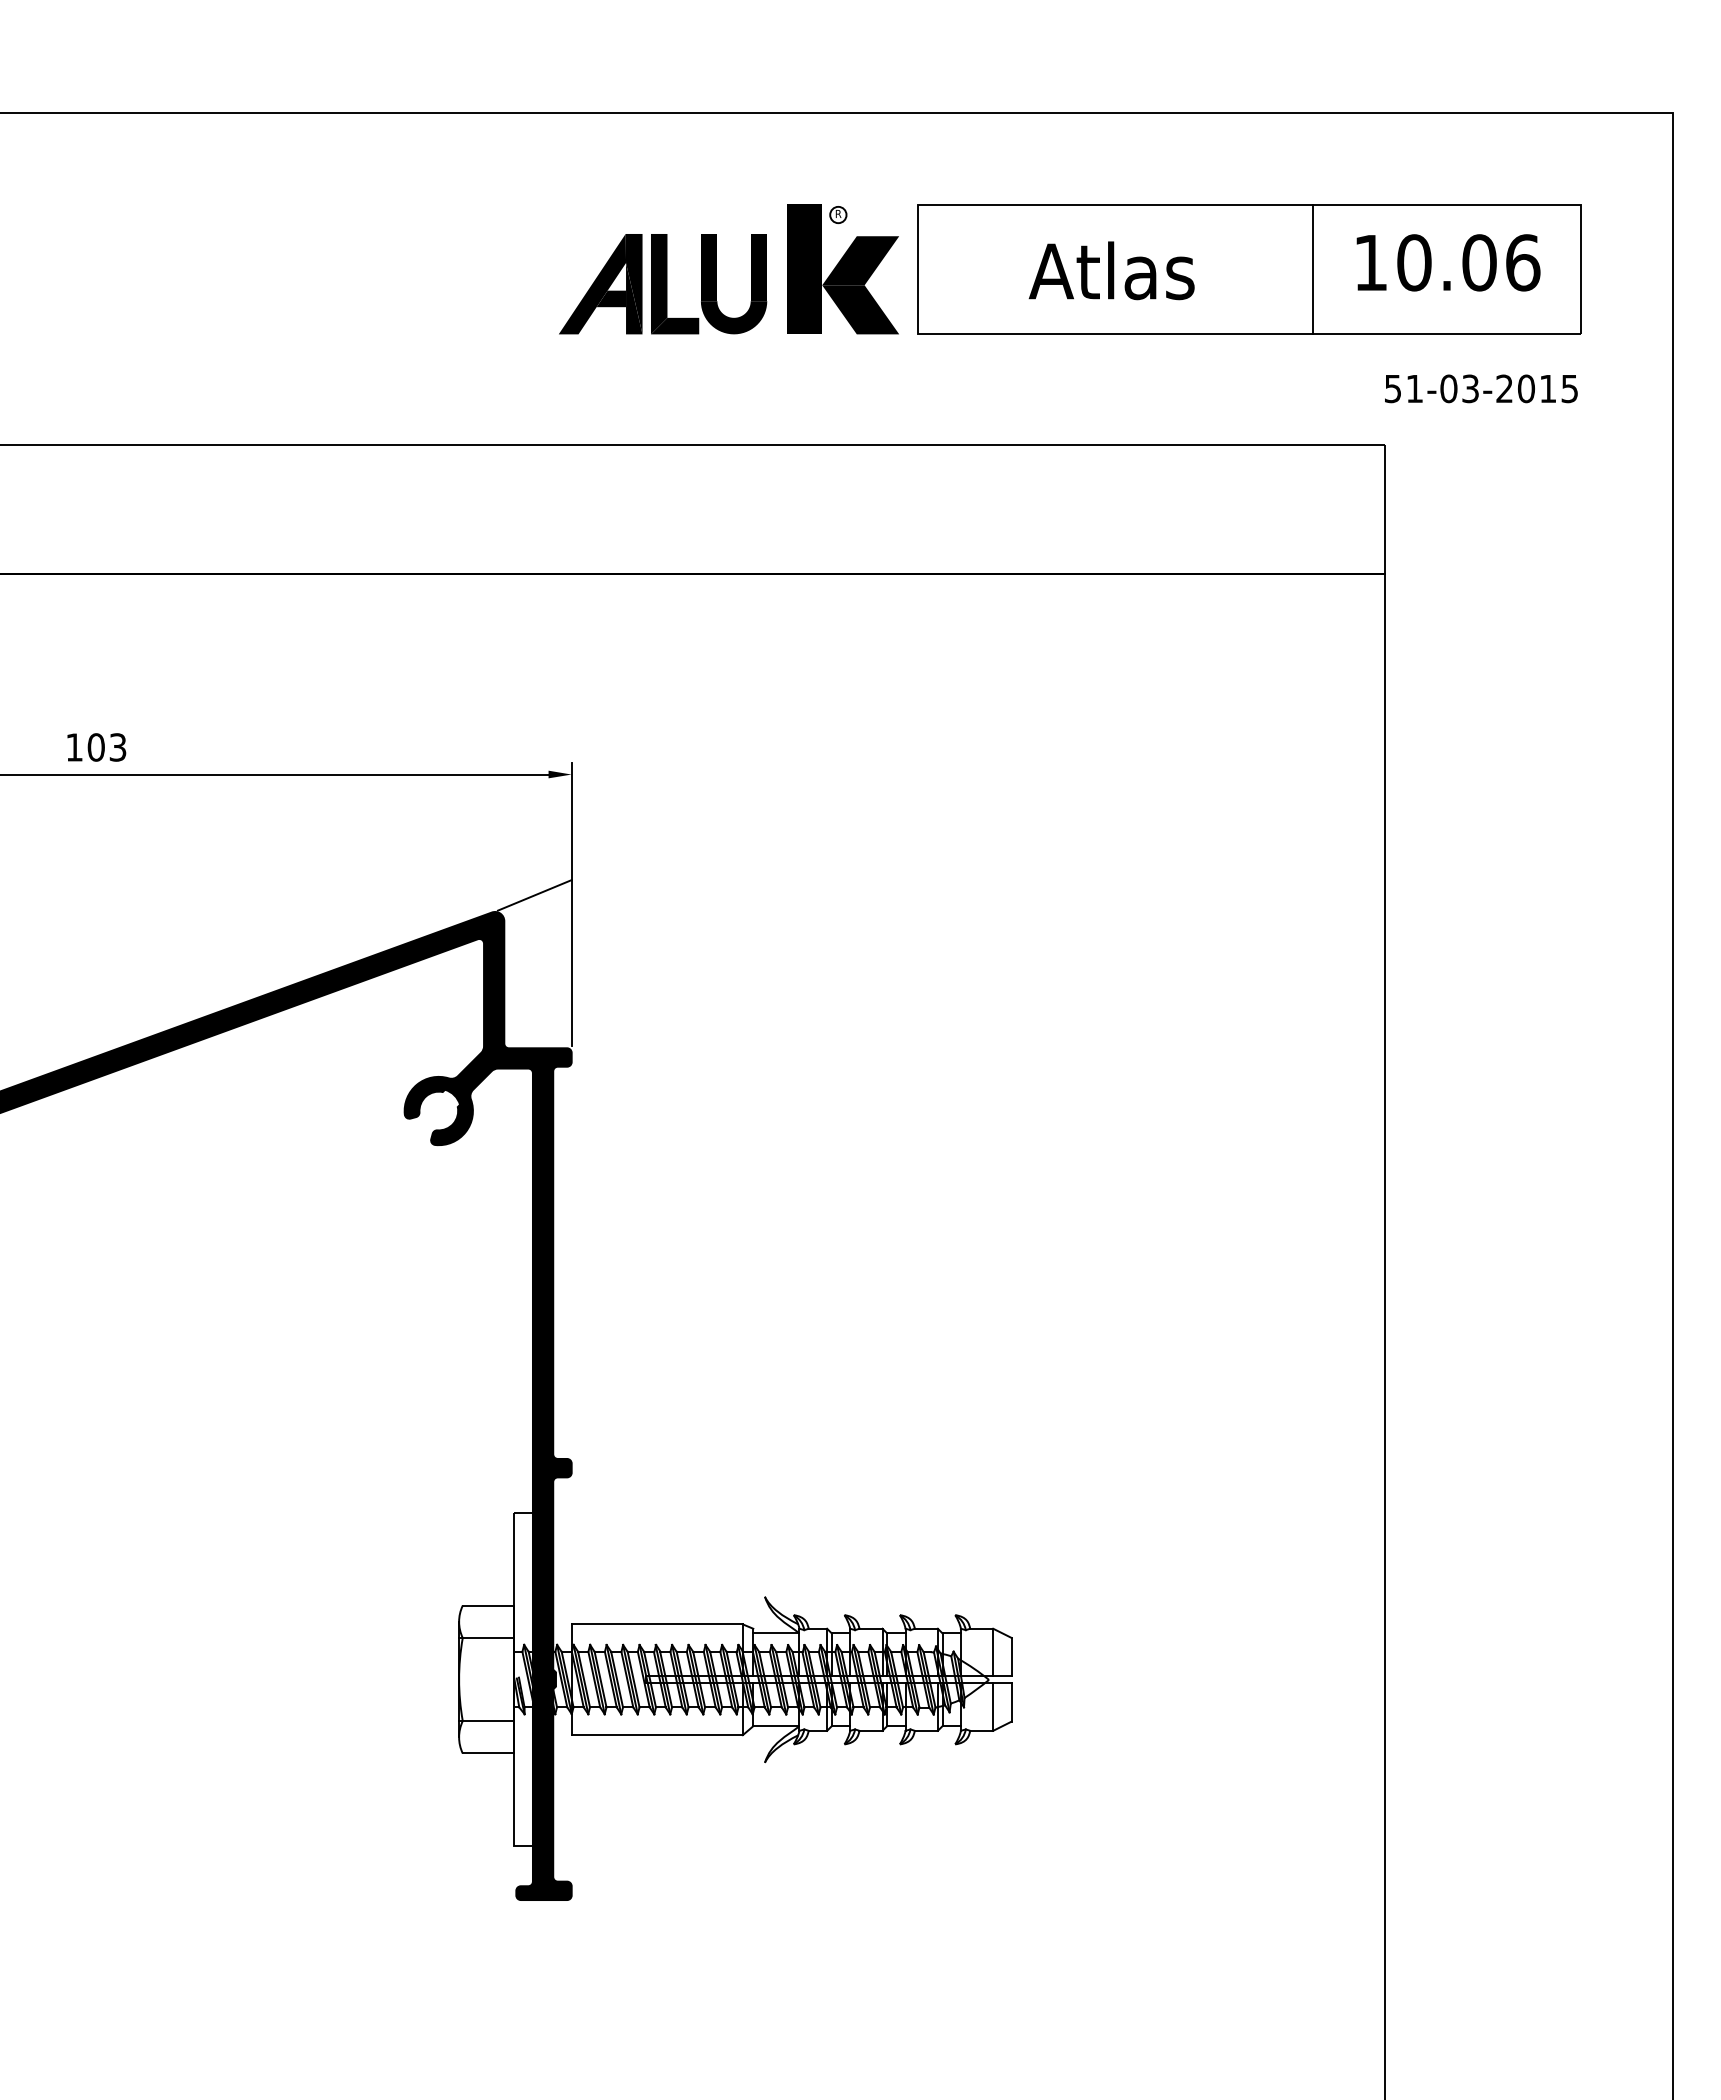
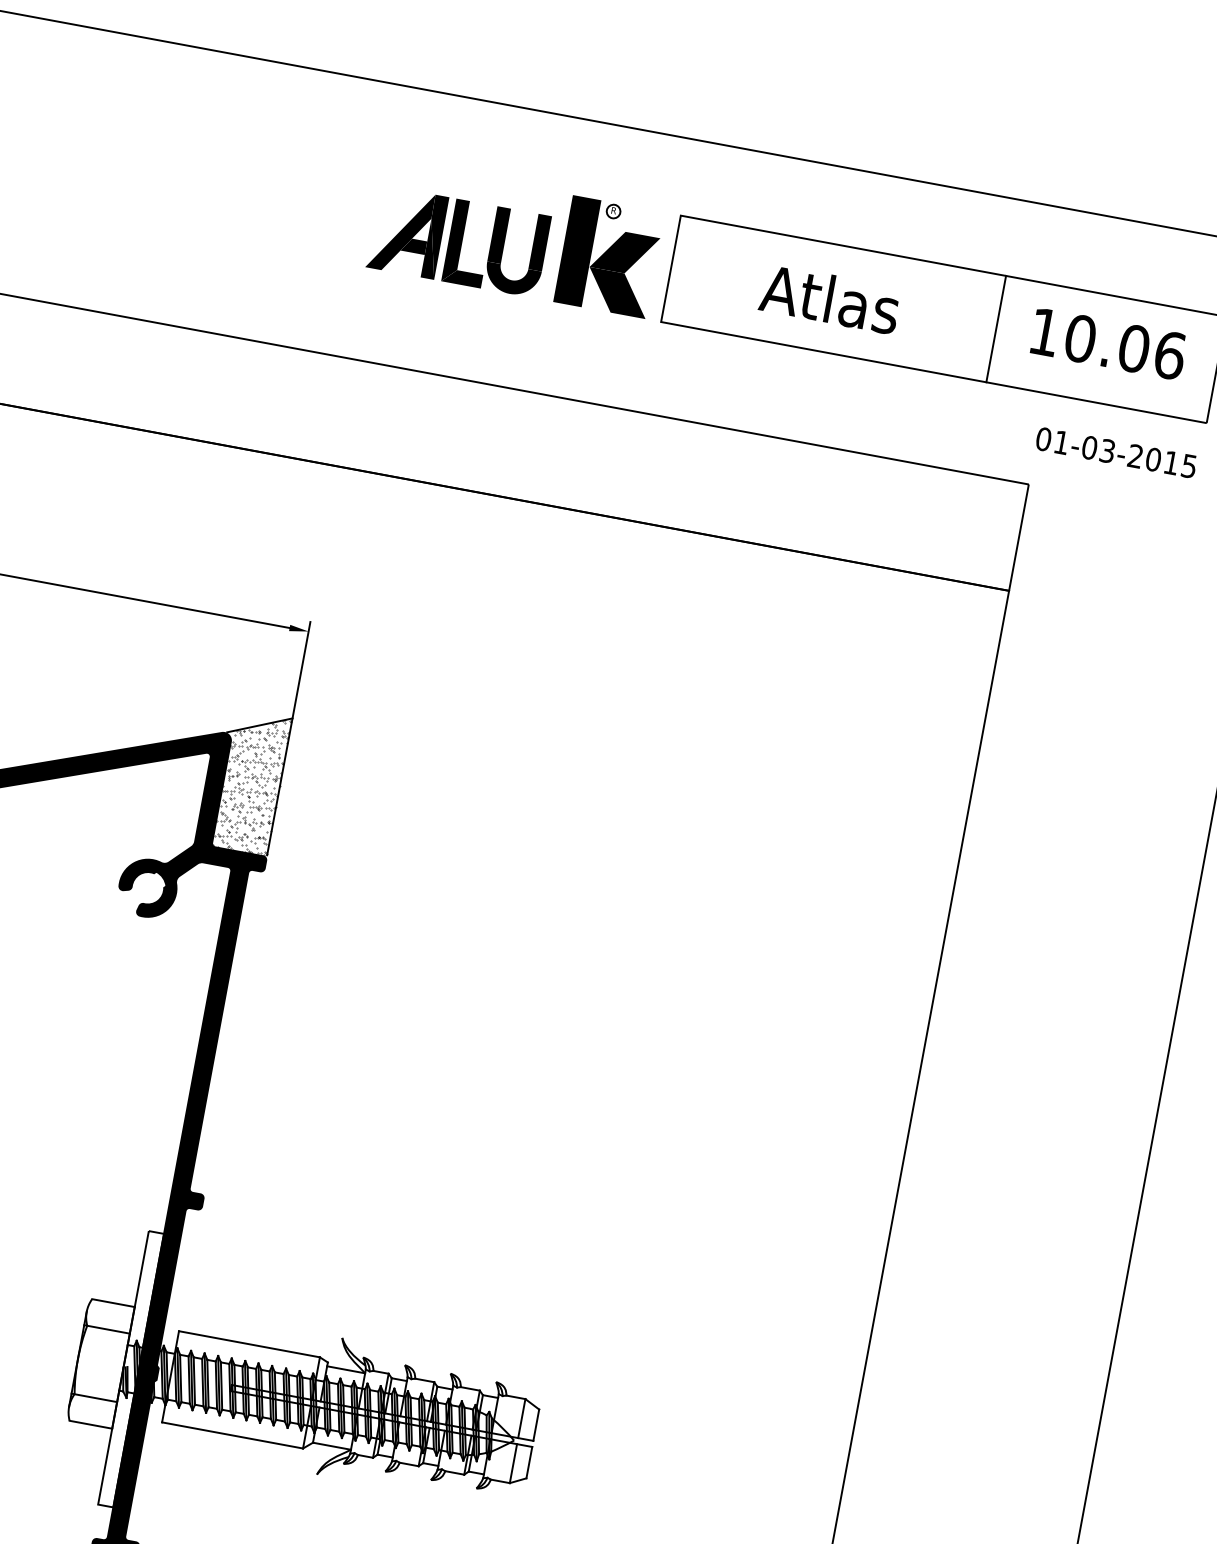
text: (1392, 388) -> (1043, 438), 51-03-2015 -> 01-03-2015
hatch: (537, 965) -> (251, 783), added

